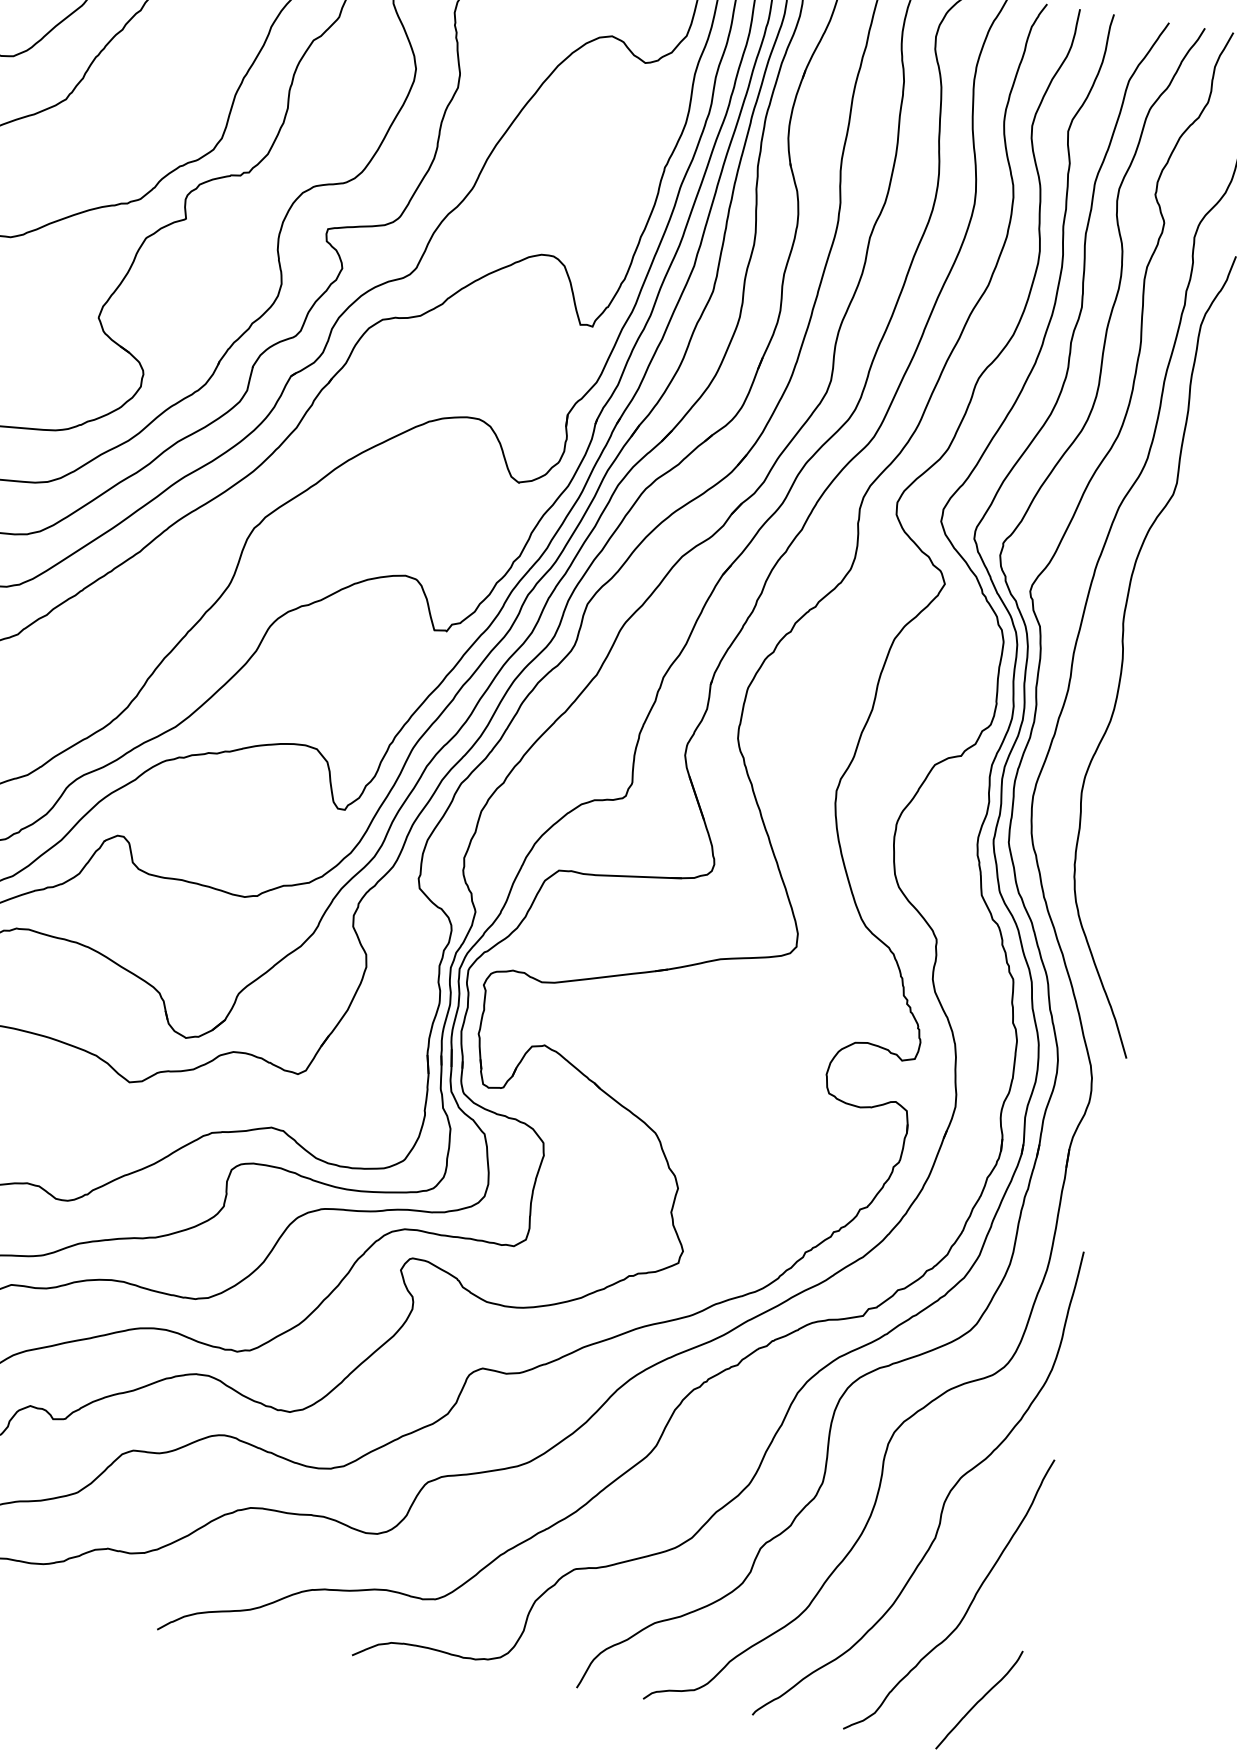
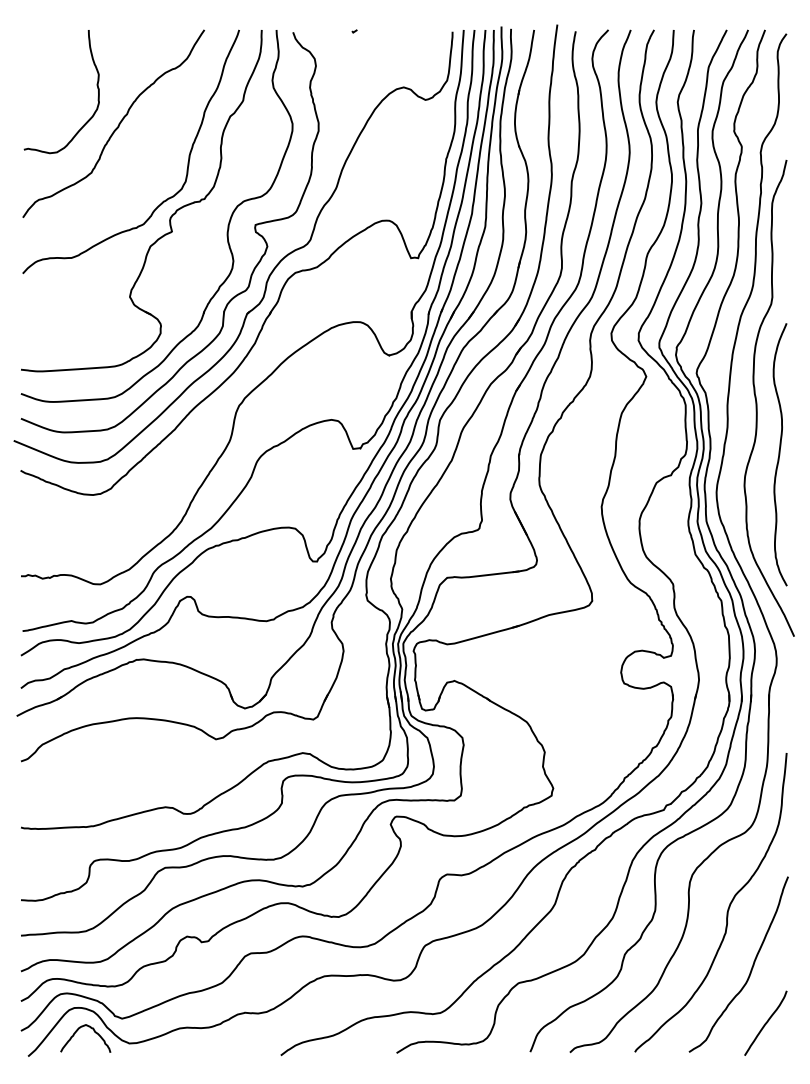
curve: (1148, 748) -> (779, 454), added

